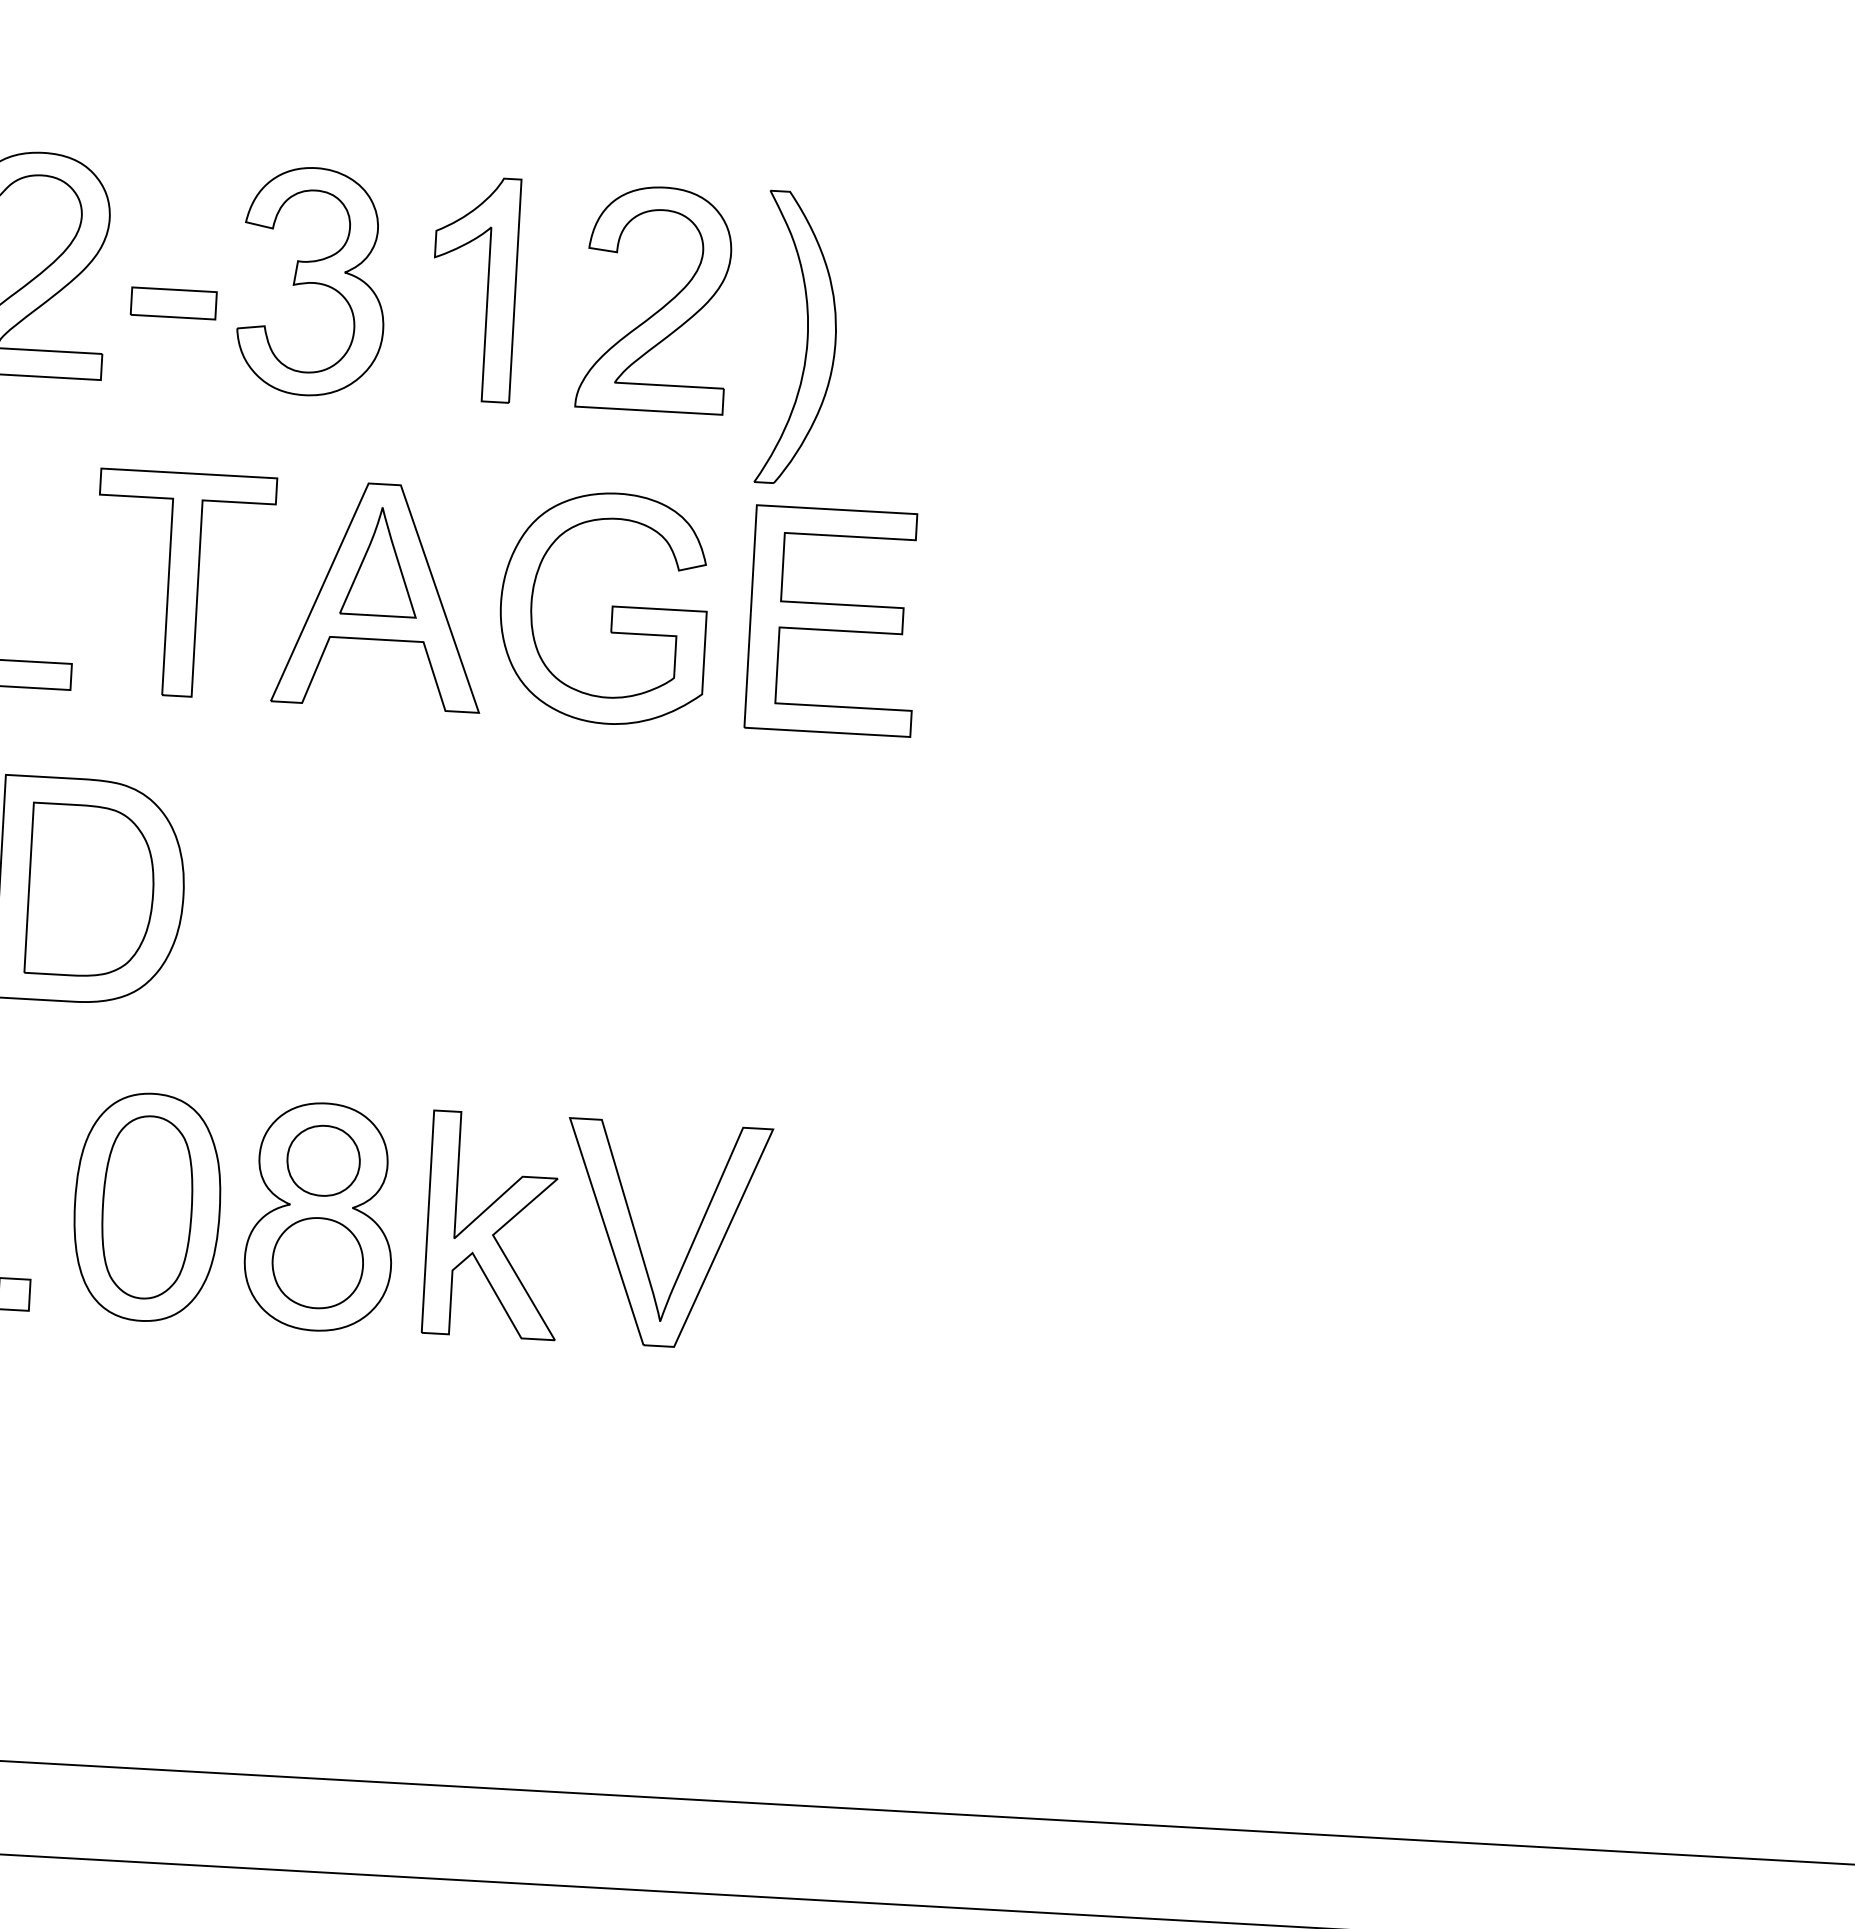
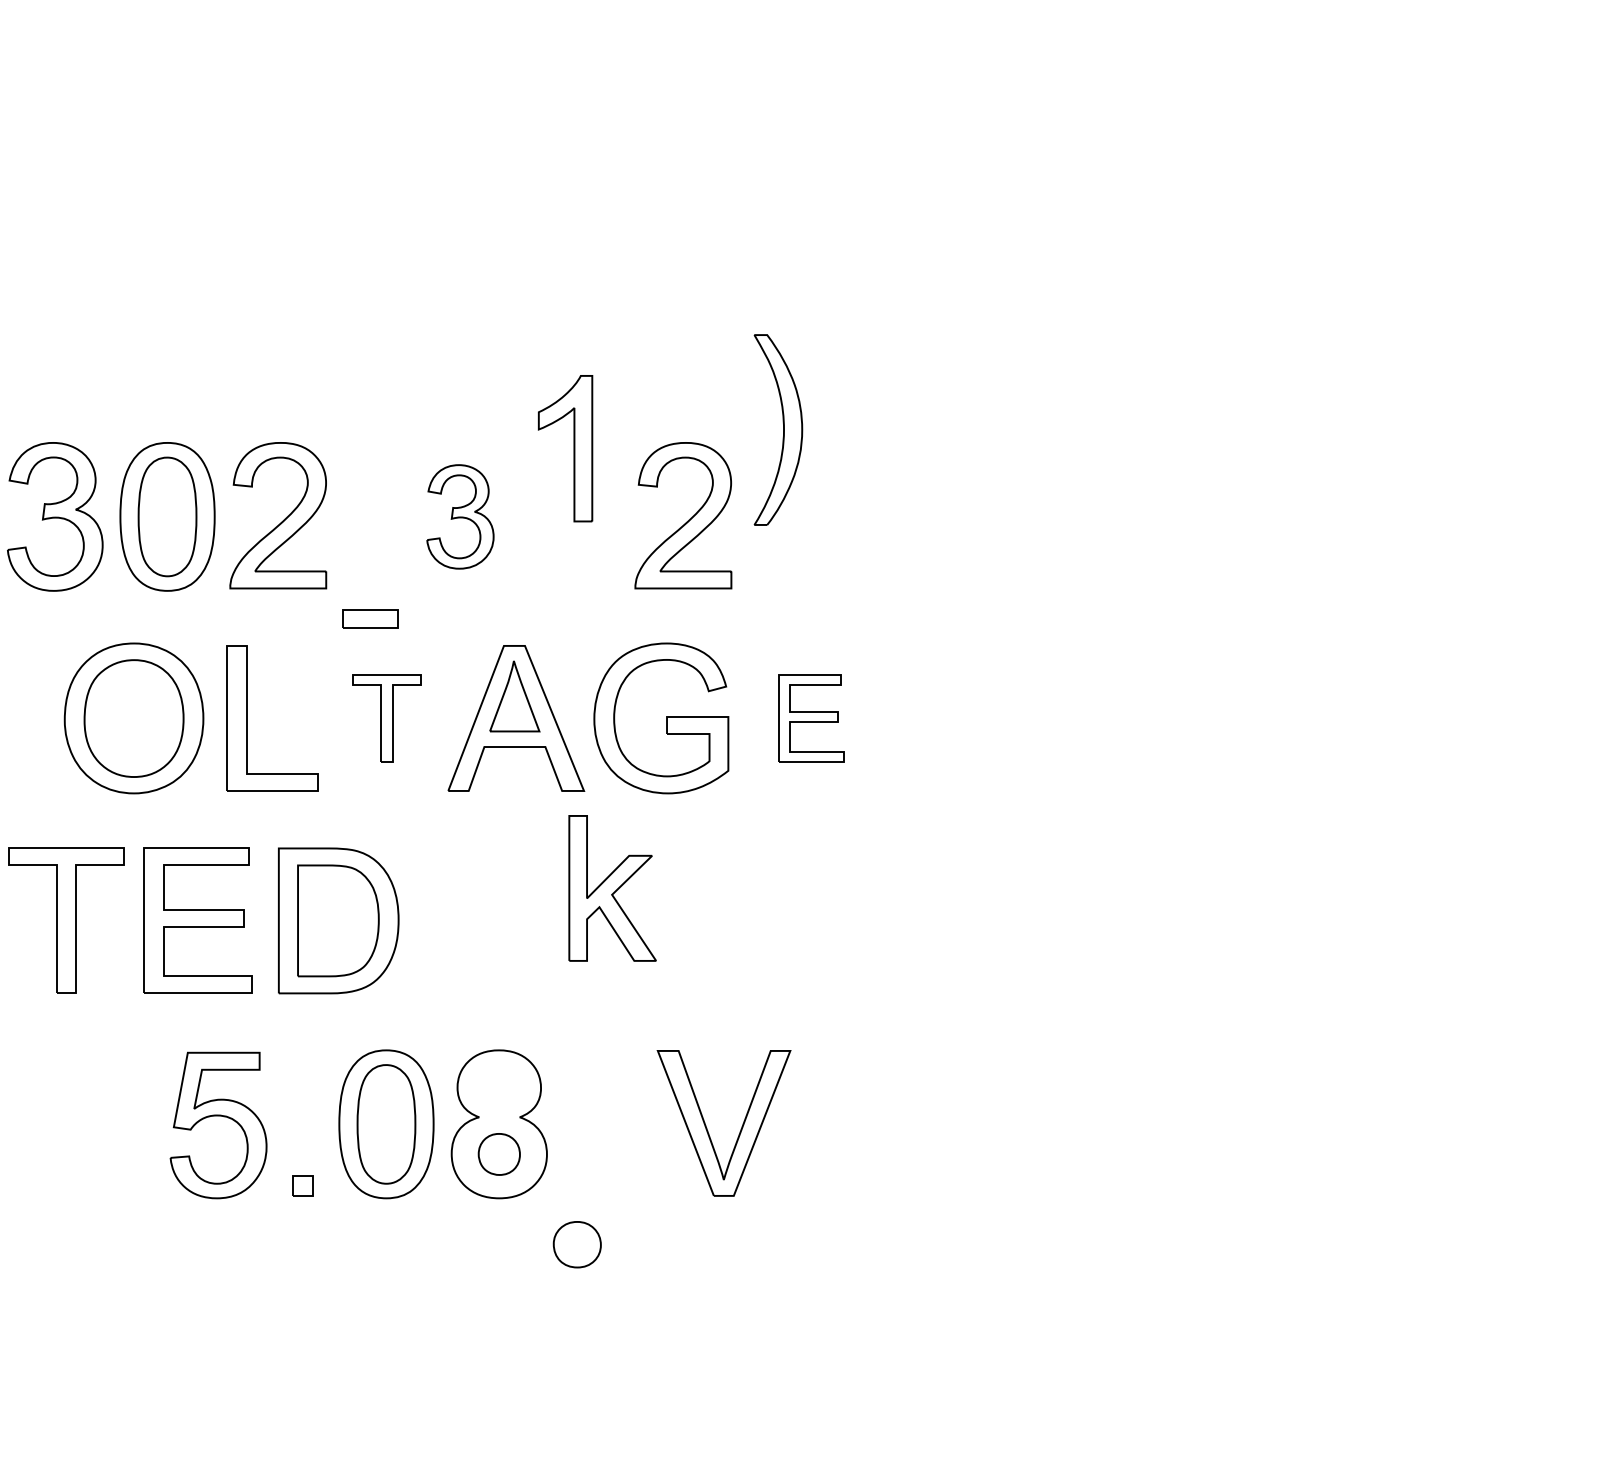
part: (313, 281) -> (460, 516), size x0.7
part: (486, 289) -> (573, 448), moved
part: (173, 302) -> (370, 618), moved
part: (799, 337) -> (778, 429), moved
part: (182, 584) -> (386, 718), size x0.6
part: (832, 621) -> (810, 718), size x0.6
part: (322, 1160) -> (576, 1244), moved
part: (494, 1225) -> (612, 888), moved
part: (318, 1263) -> (499, 1154), size x0.7

